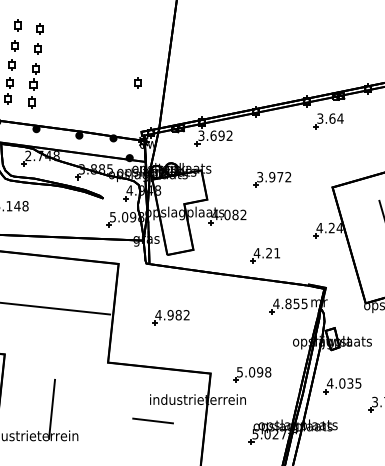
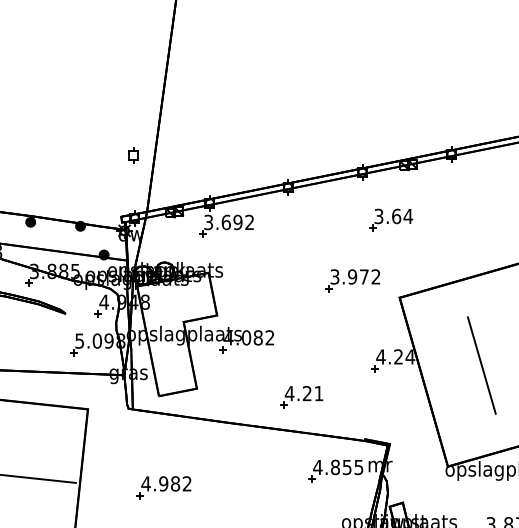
part: (137, 82) -> (132, 155), moved
part: (328, 121) -> (390, 220), moved
part: (272, 179) -> (352, 280), moved

